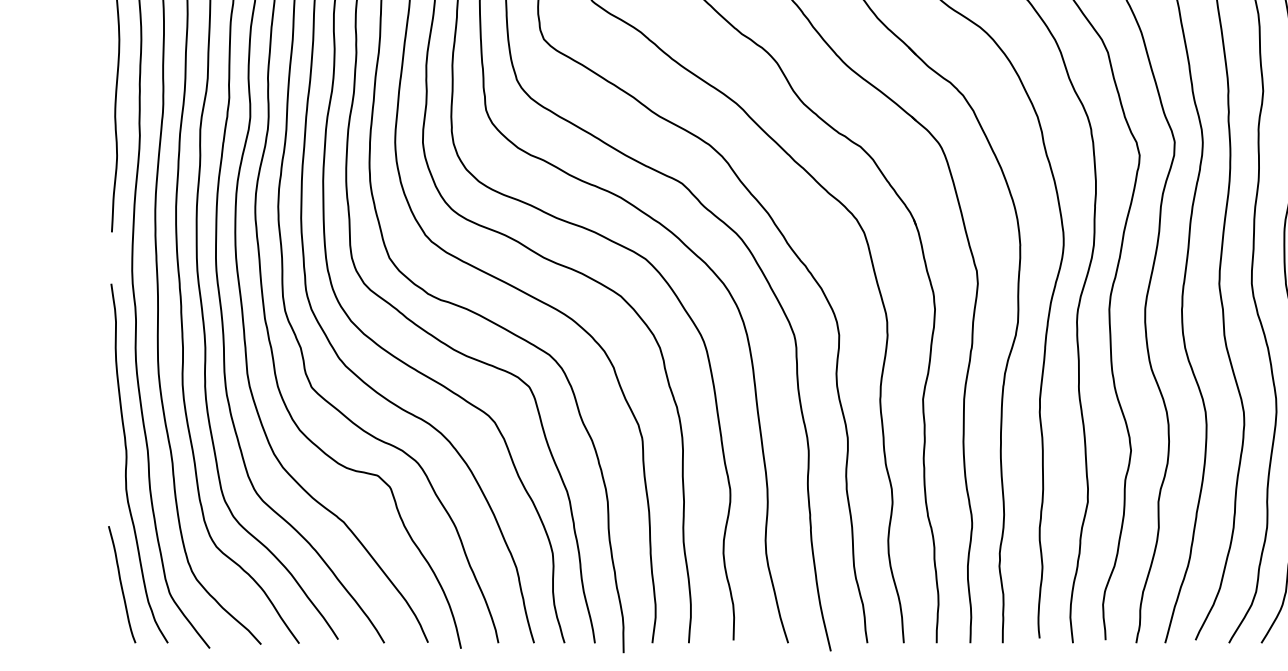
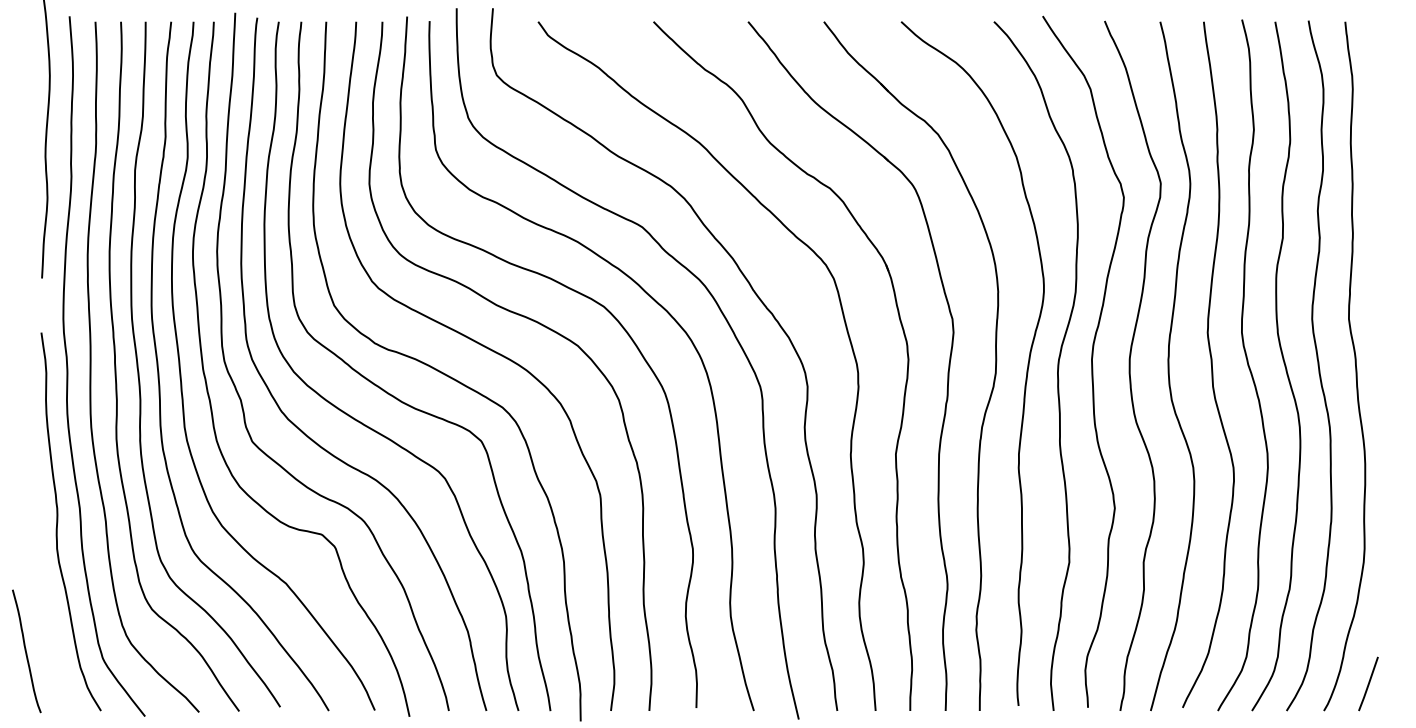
curve: (121, 584) -> (26, 651), moved

